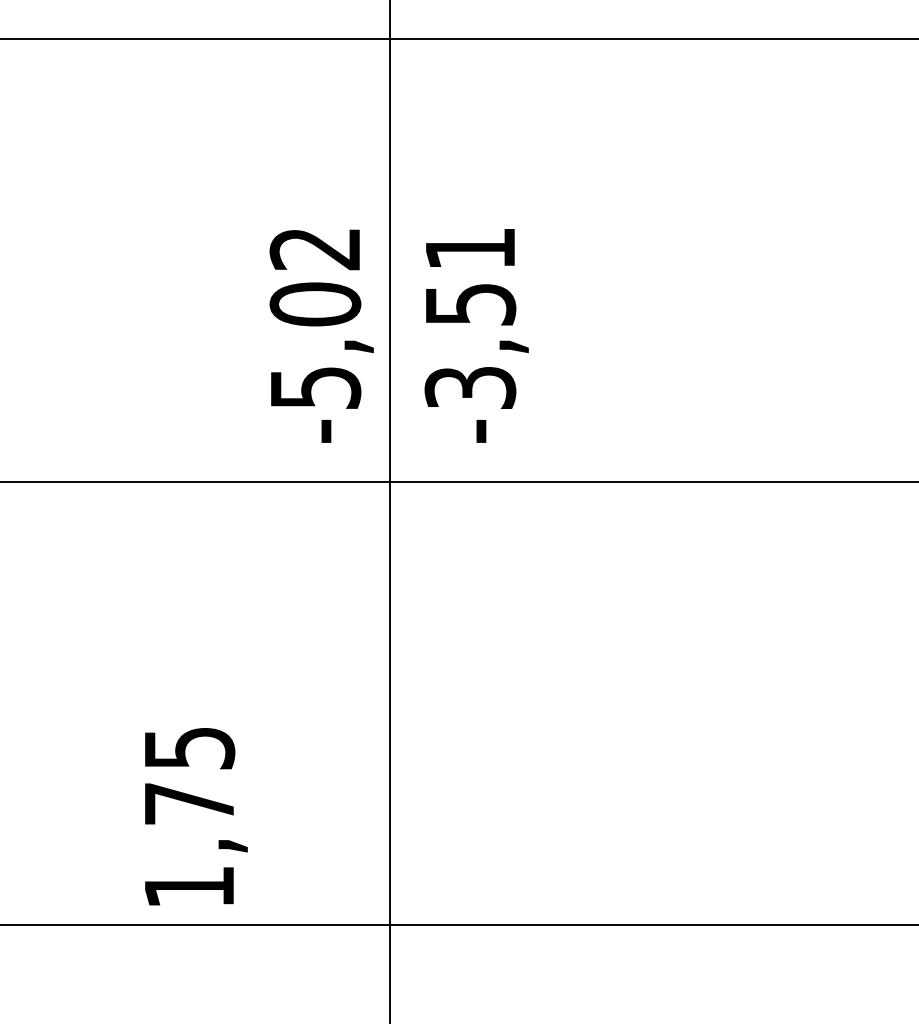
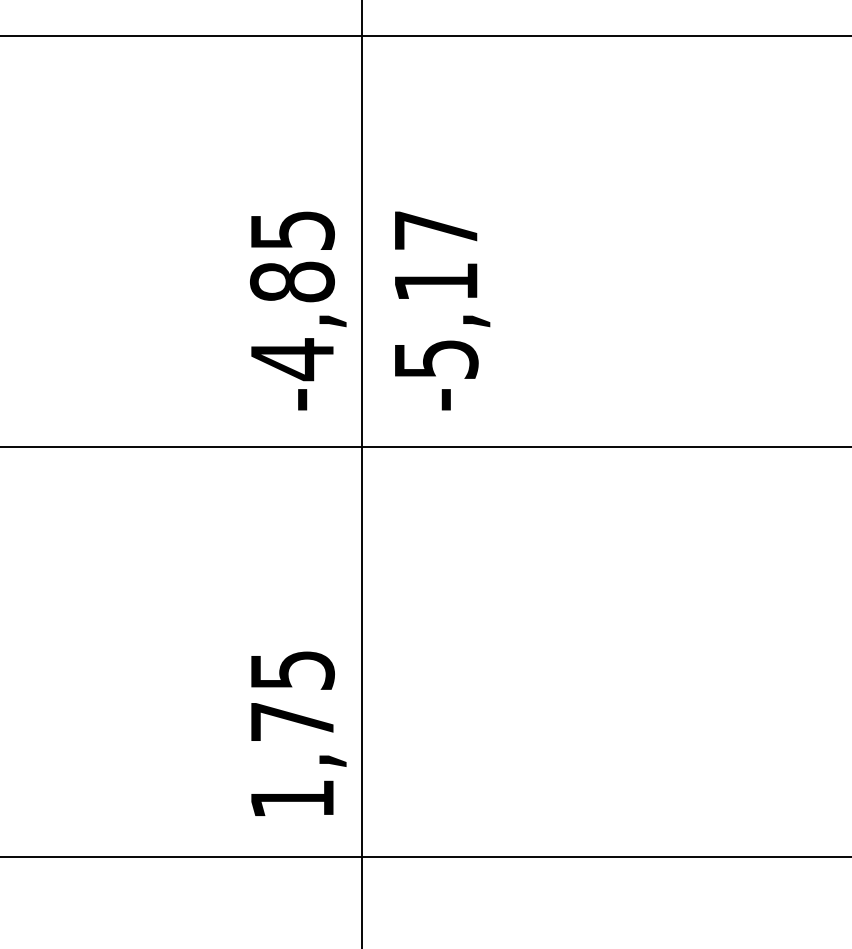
text: (470, 318) -> (436, 295), -3,51 -> -5,17
text: (315, 319) -> (292, 296), -5,02 -> -4,85
text: (196, 816) -> (298, 733), moved

